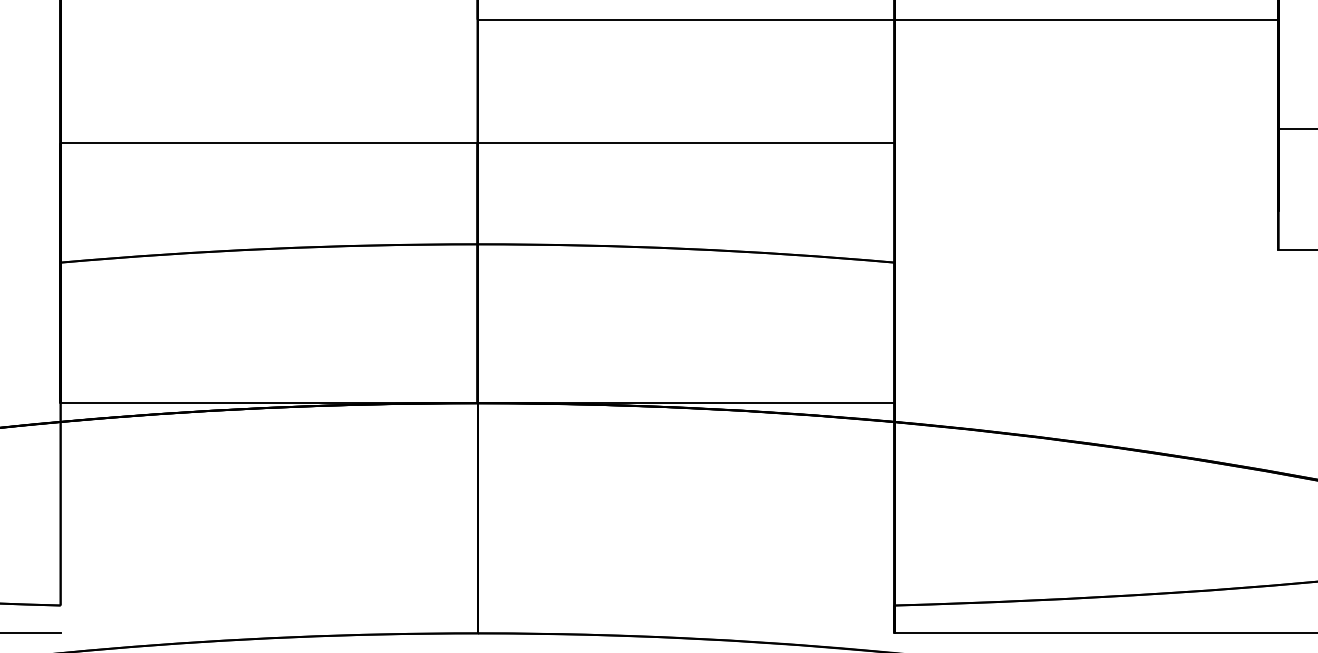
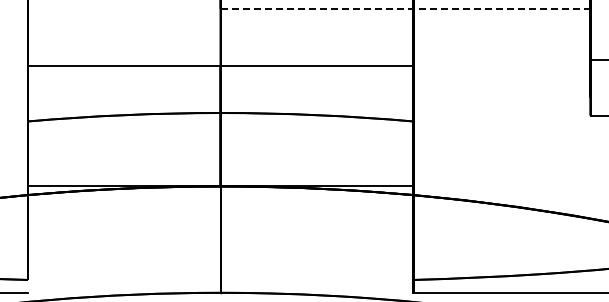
line: (877, 20) -> (405, 9), solid -> dashed

